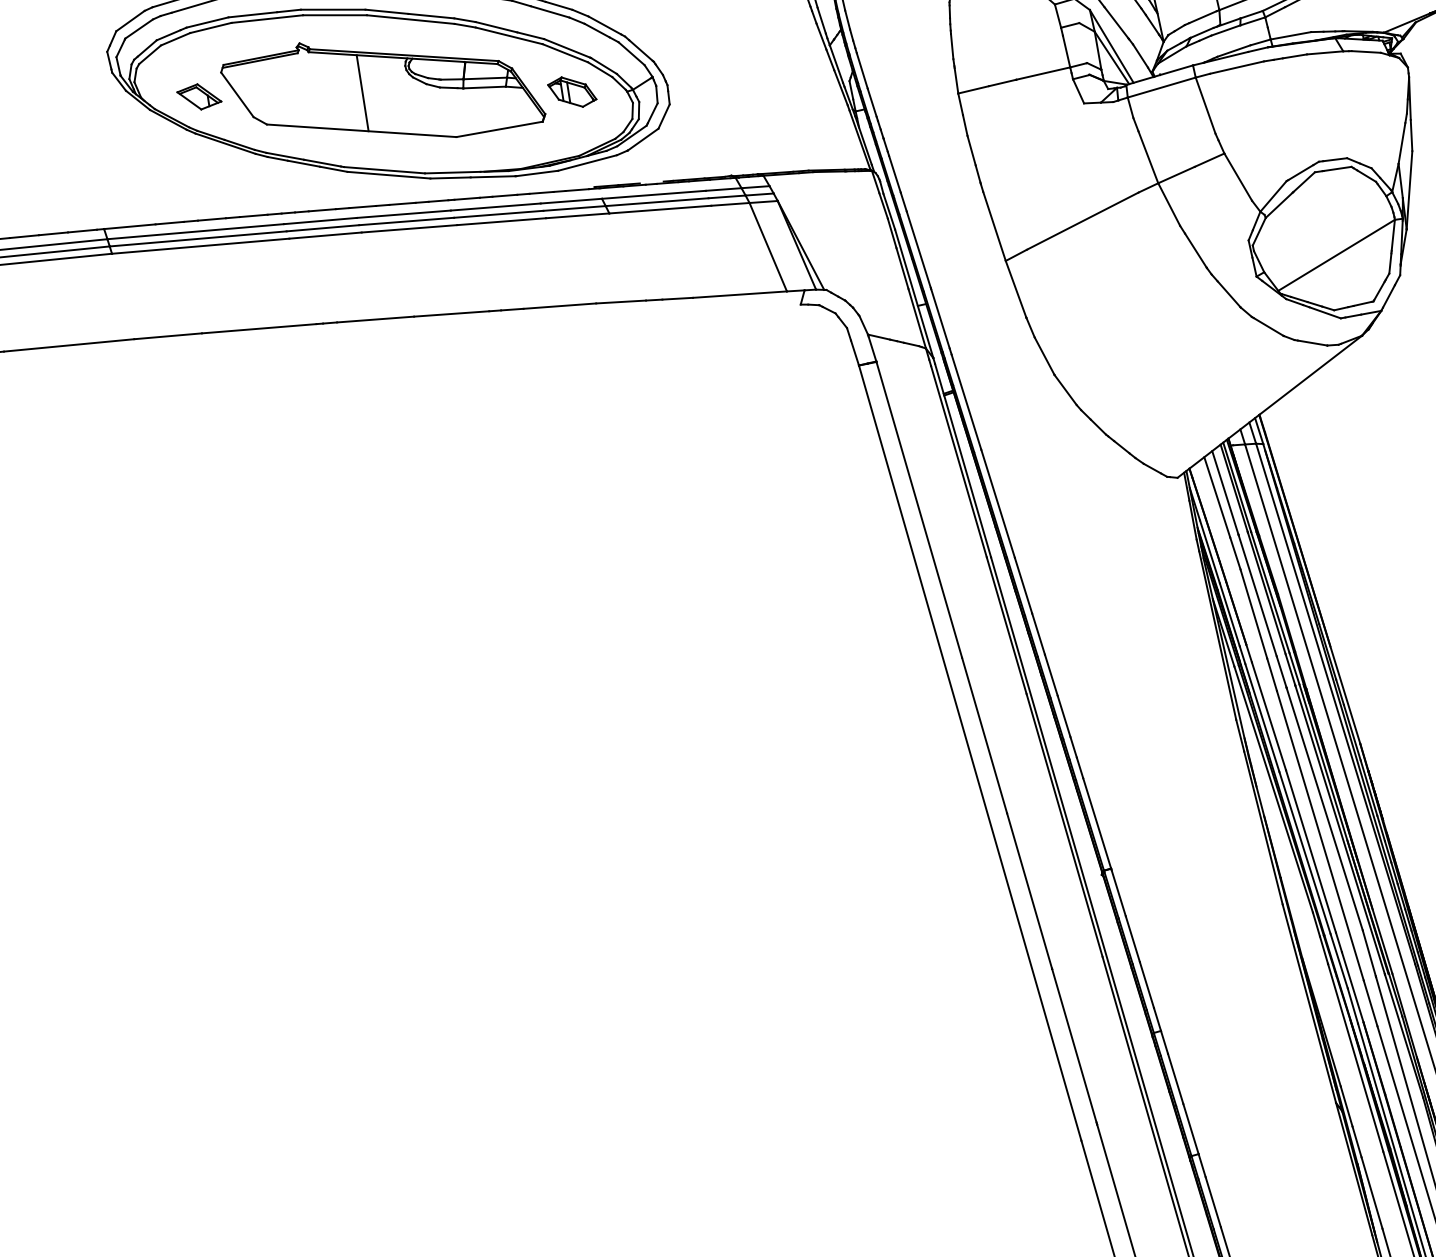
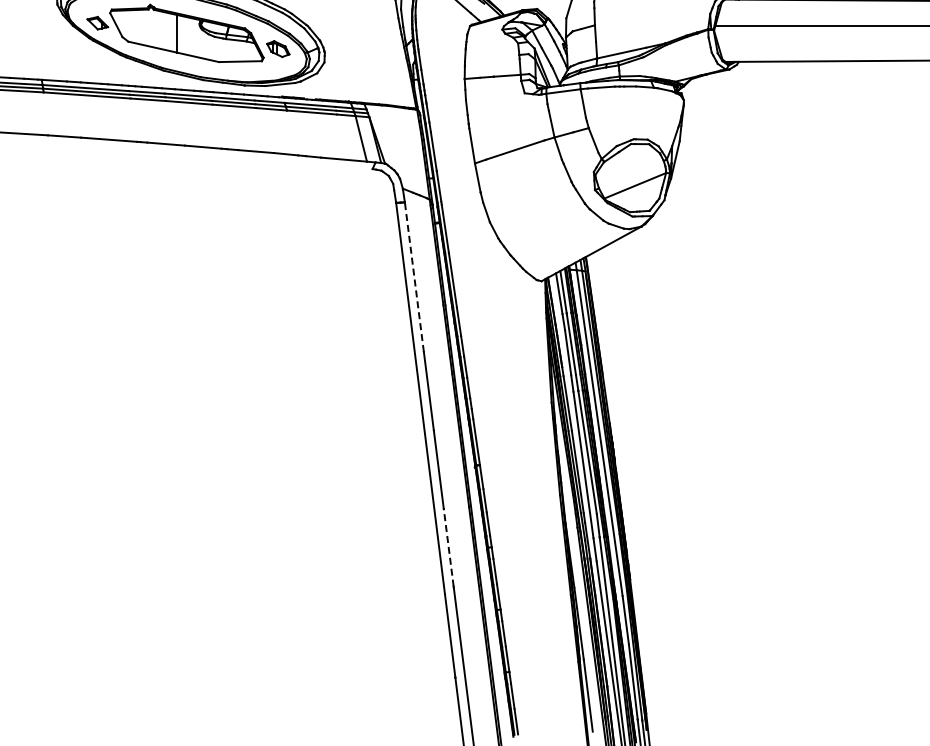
line: (919, 508) -> (414, 276), solid -> dashed
line: (1073, 1045) -> (448, 547), solid -> dashed

